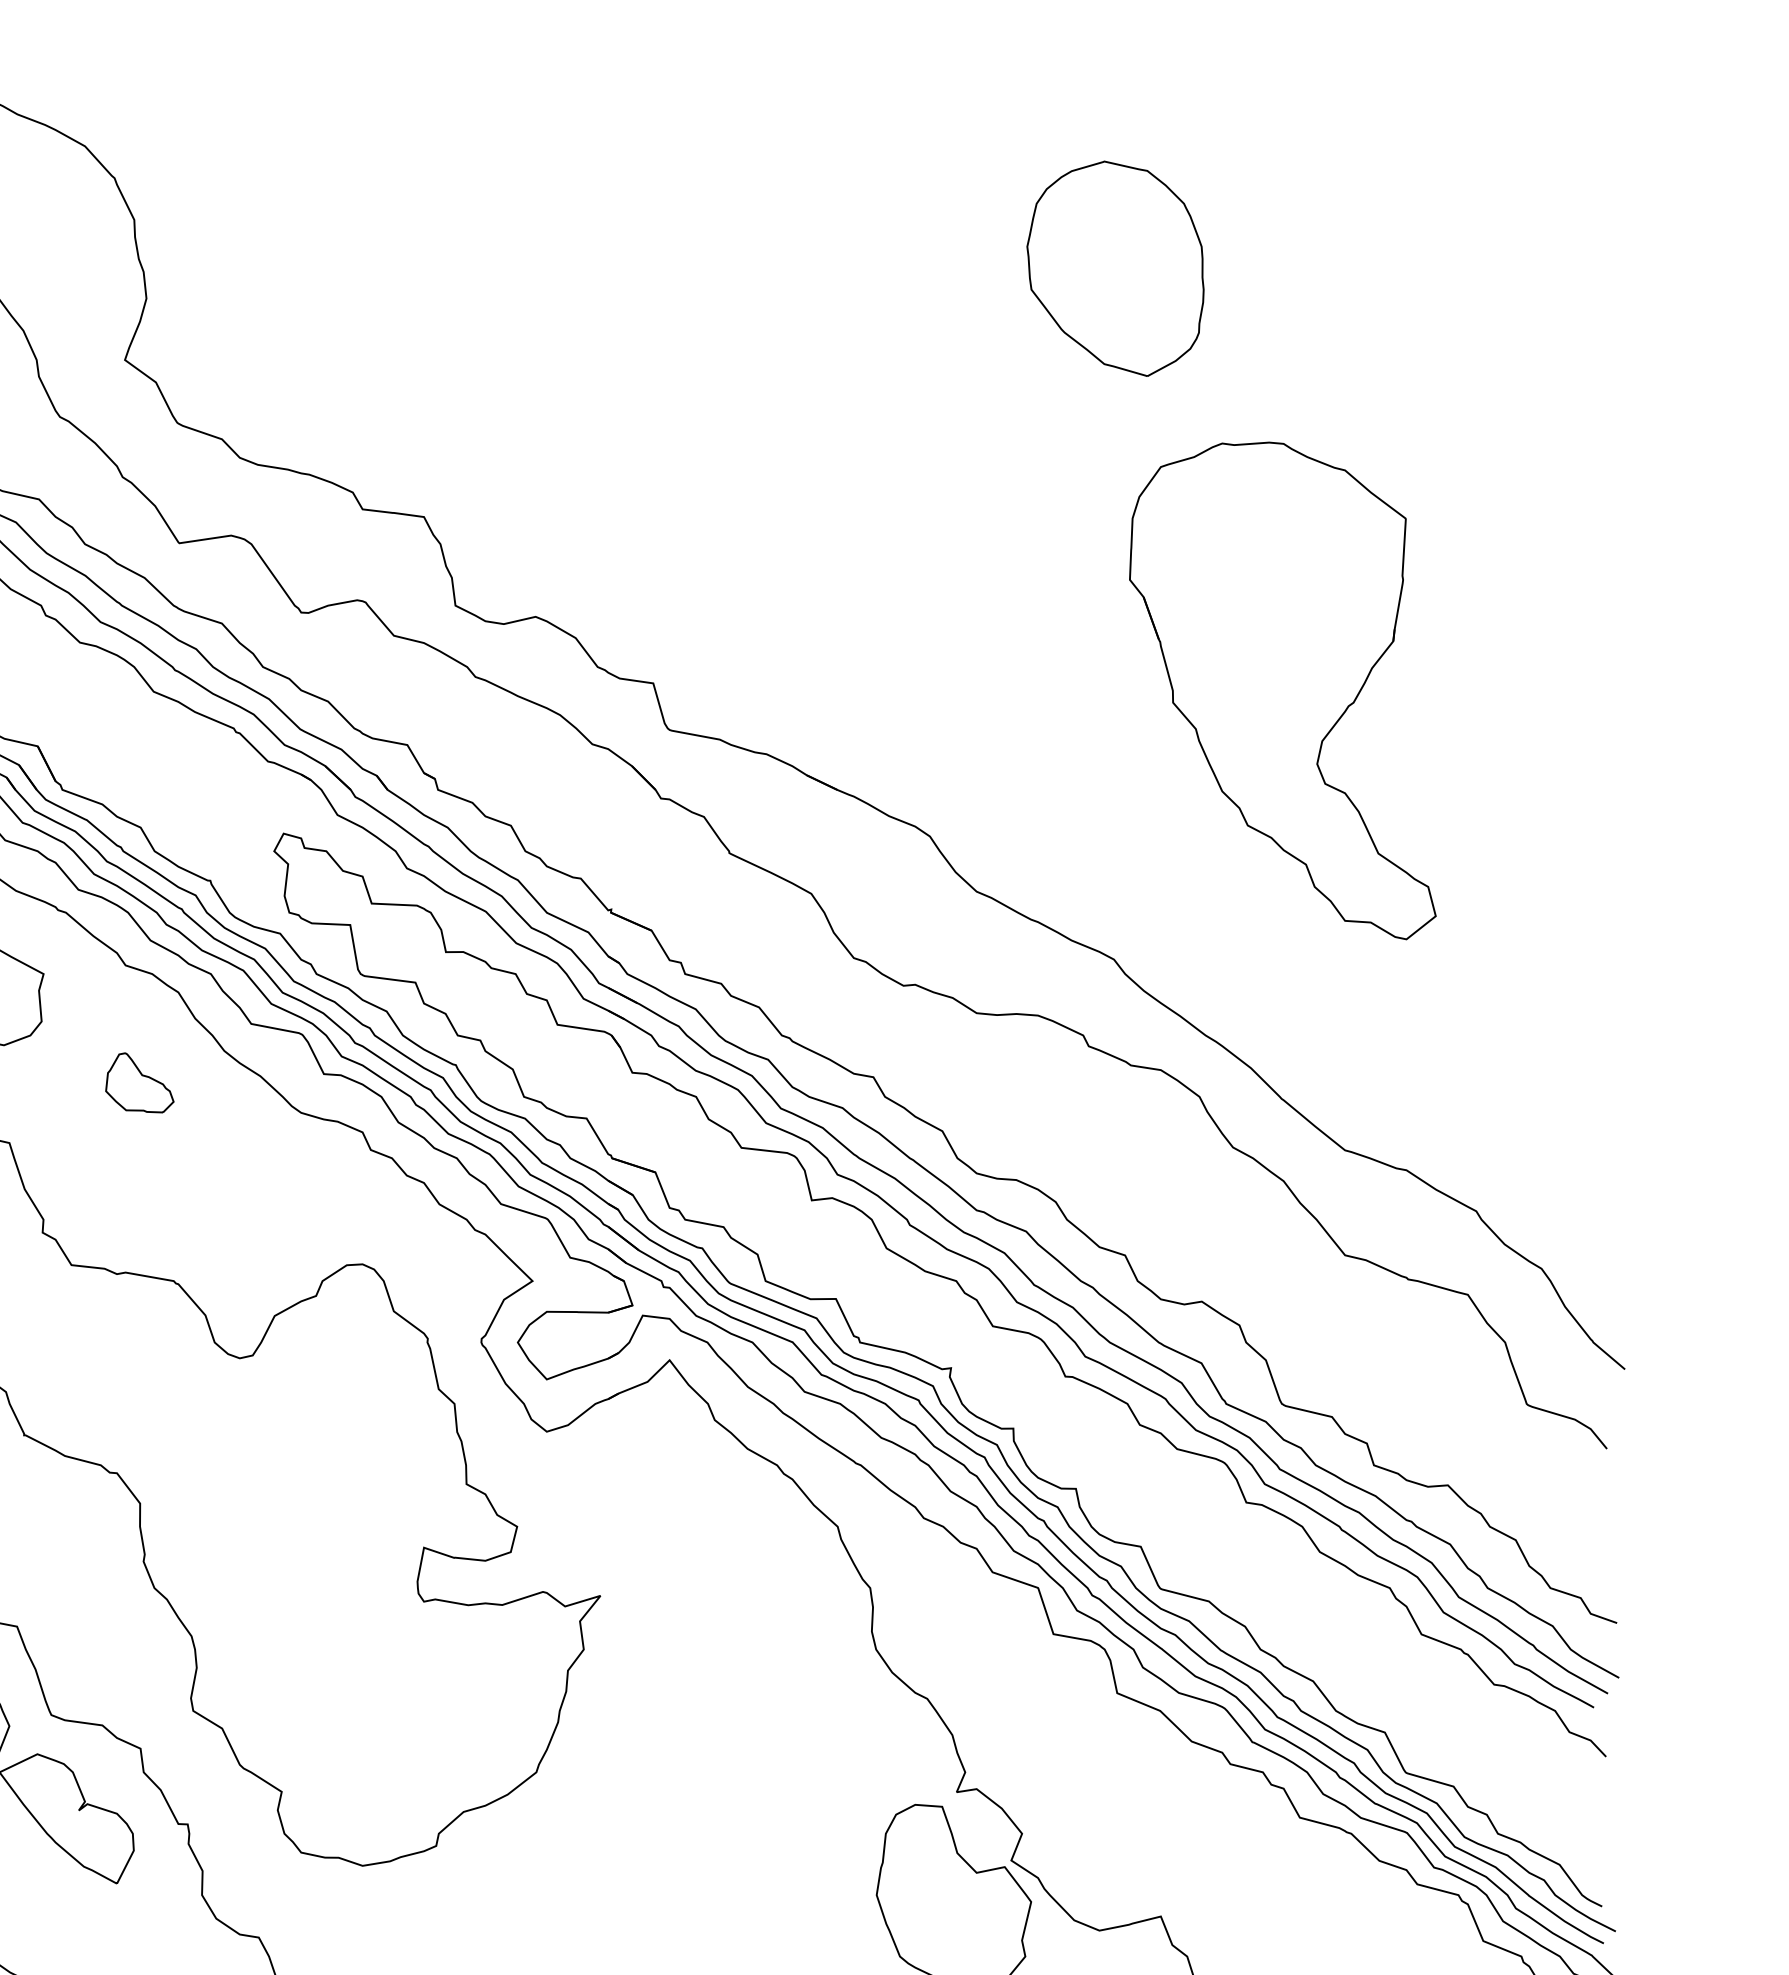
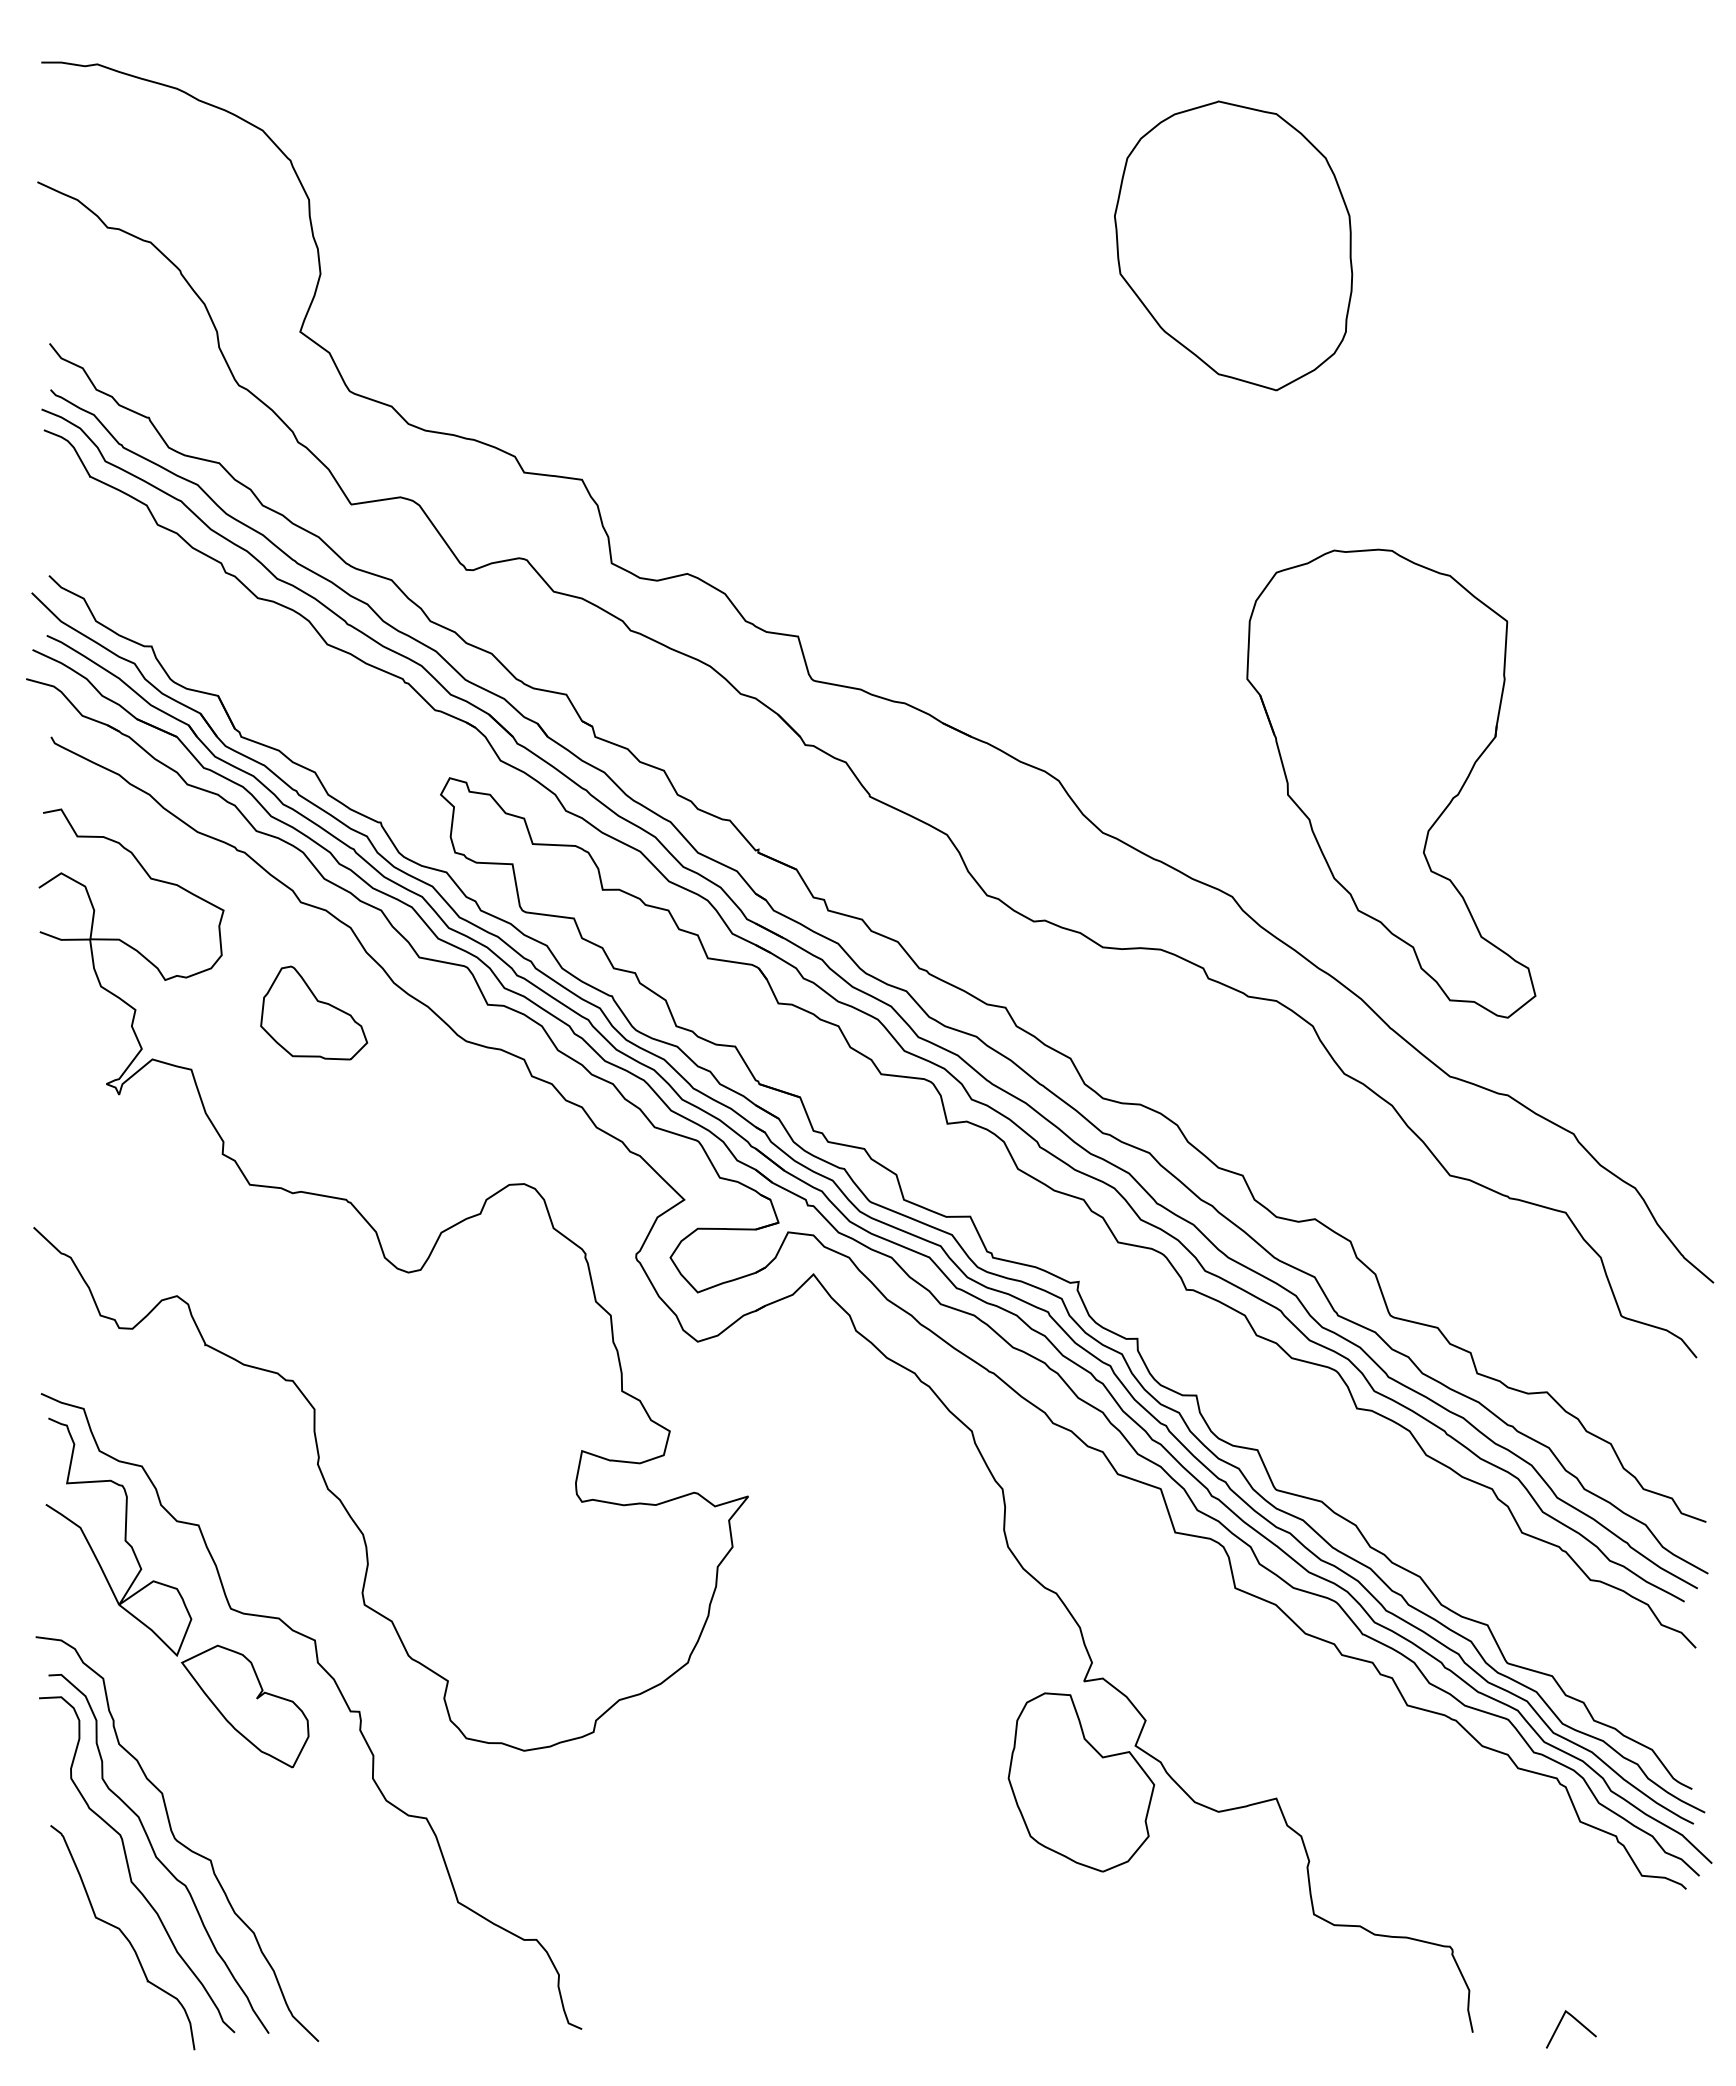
part: (1115, 268) -> (1233, 245), size x1.43
part: (1282, 690) -> (1391, 783), moved
part: (140, 1082) -> (314, 1012), size x1.67

